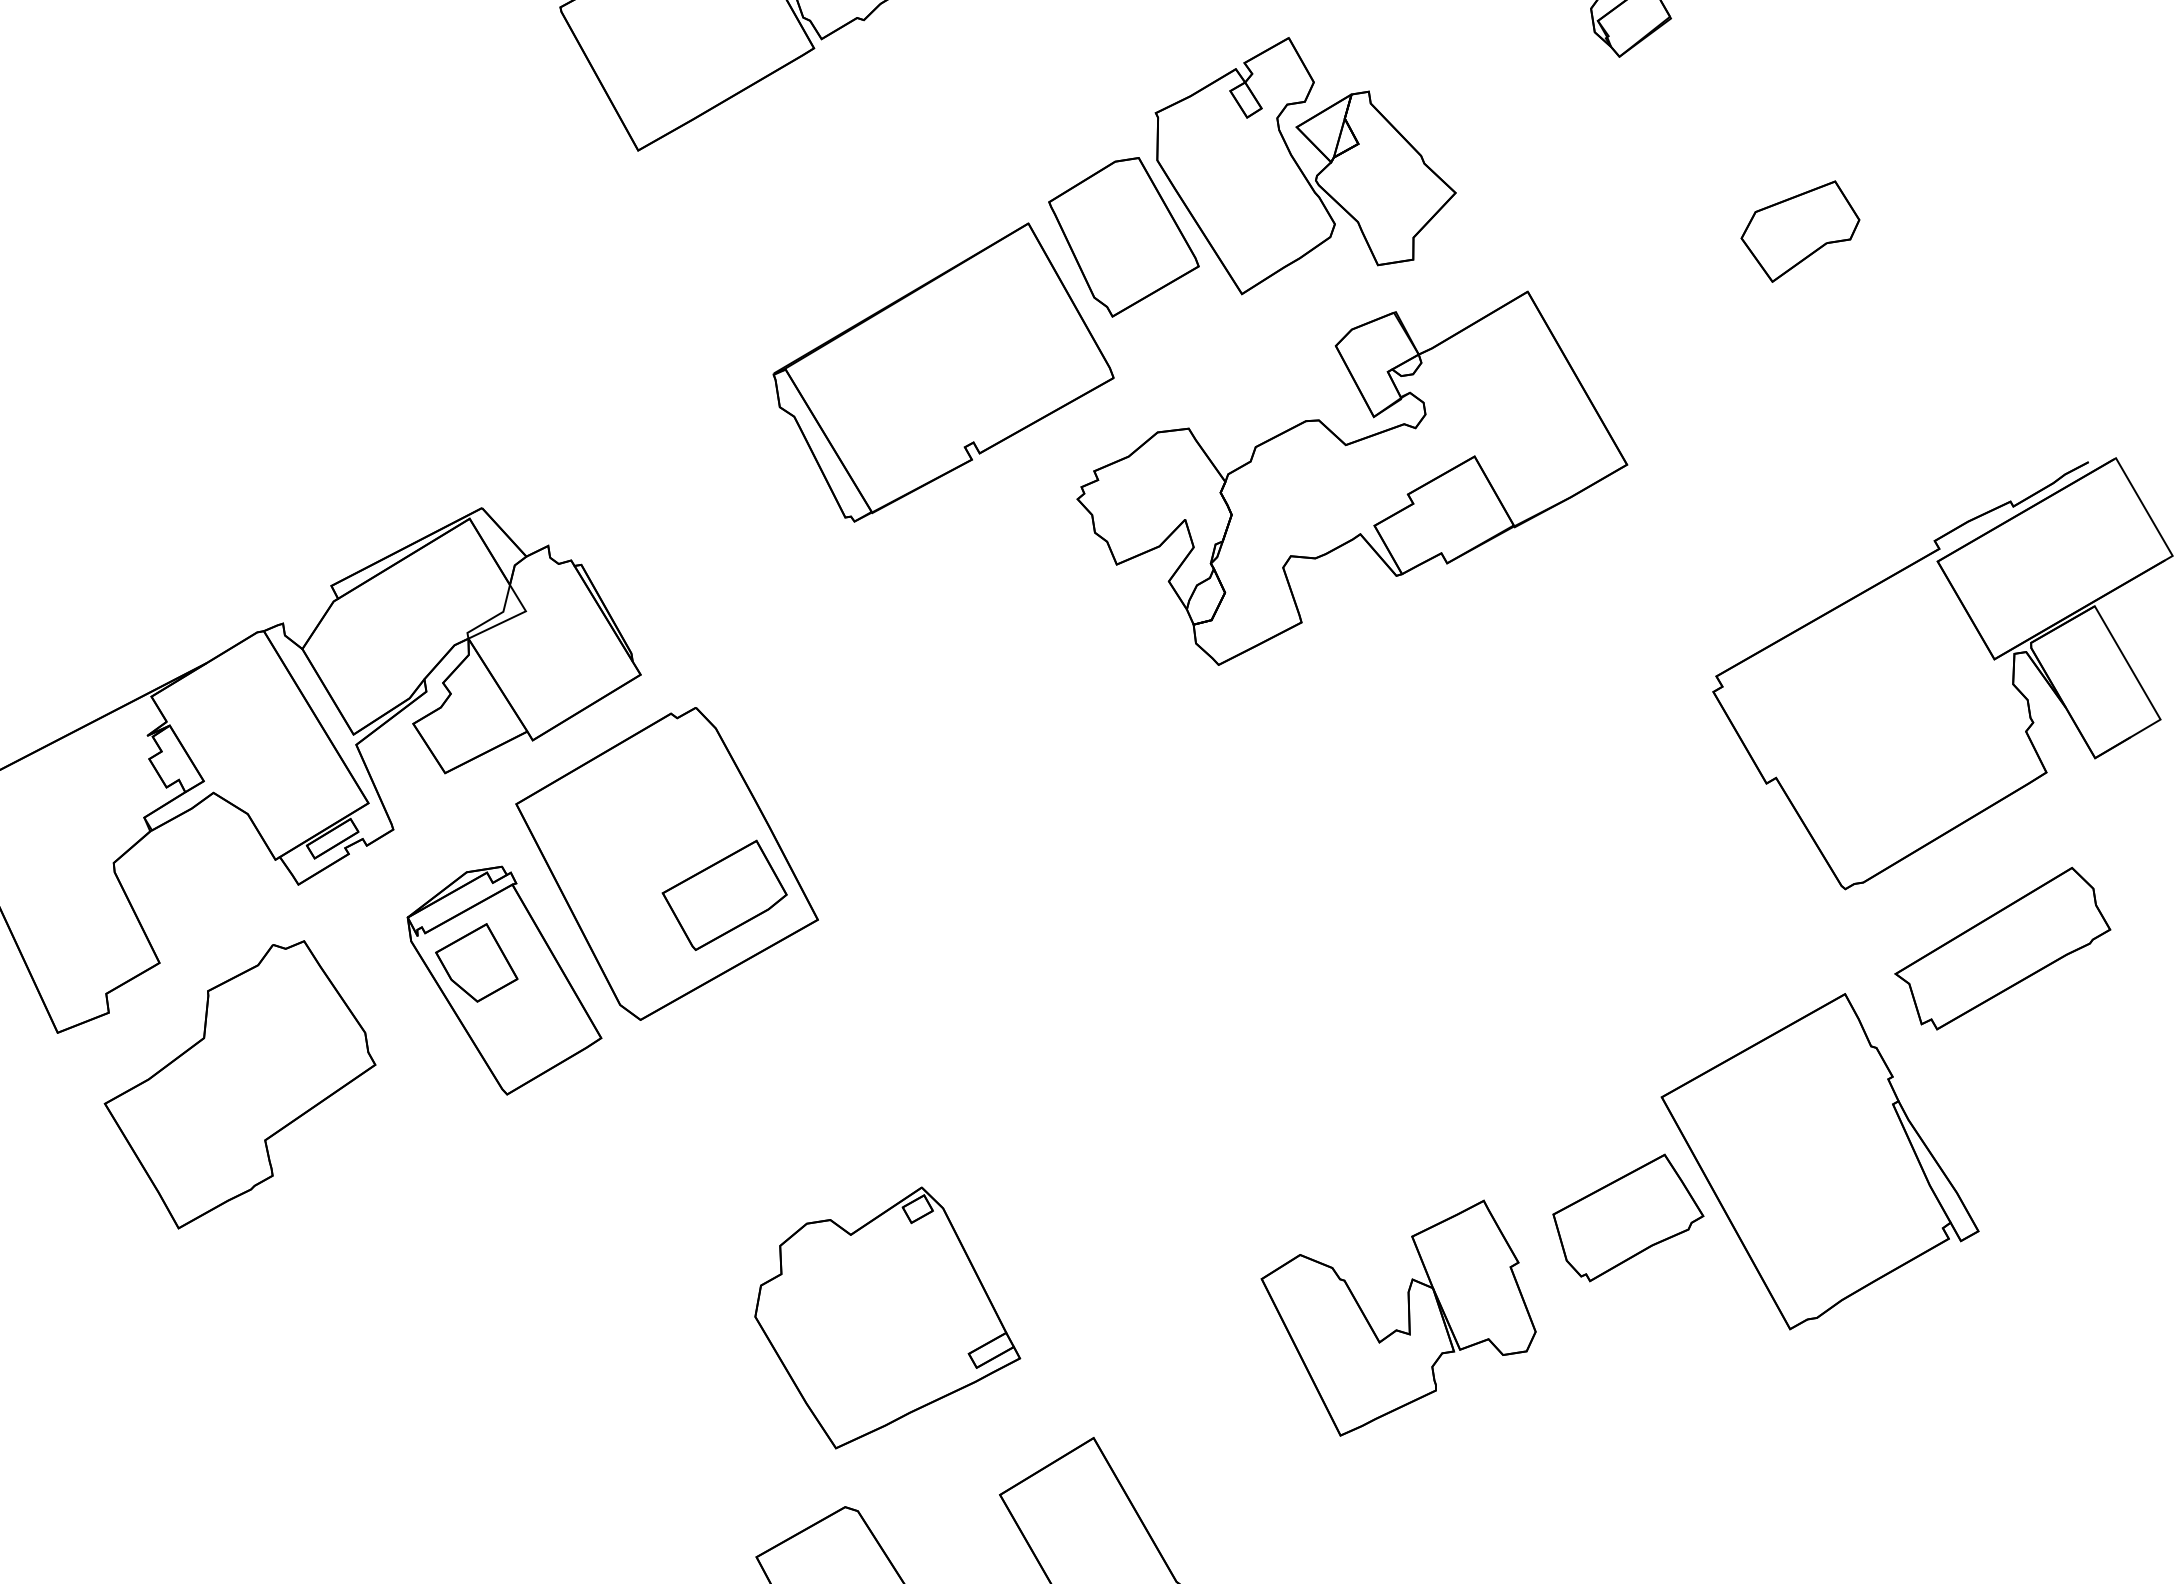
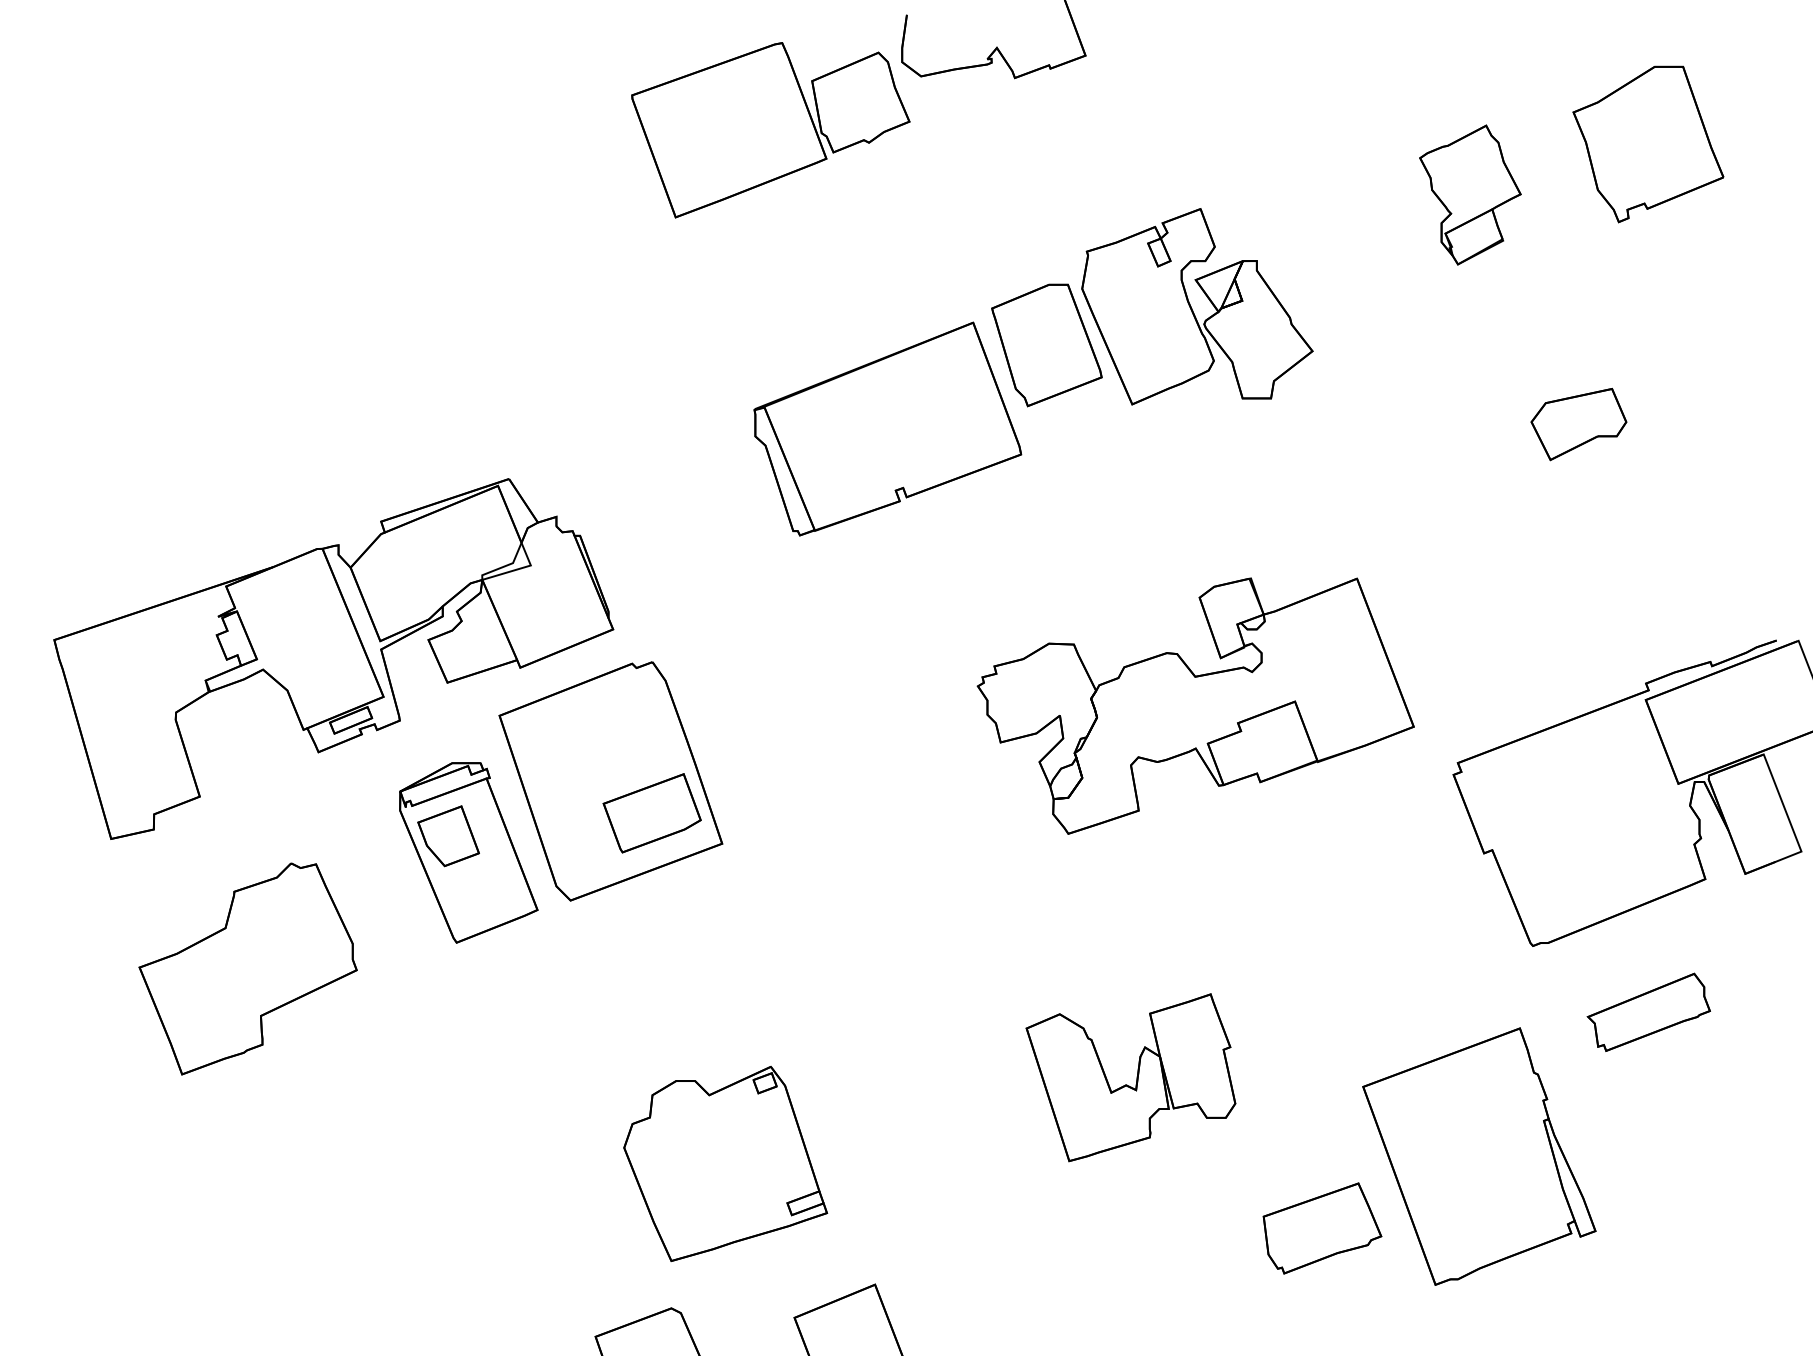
part: (1351, 480) -> (1195, 705), moved
part: (2001, 949) -> (1648, 1012), size x0.7
part: (239, 1083) -> (247, 968), moved
part: (1628, 1217) -> (1322, 1228), moved
part: (1400, 1319) -> (1130, 1077), moved

